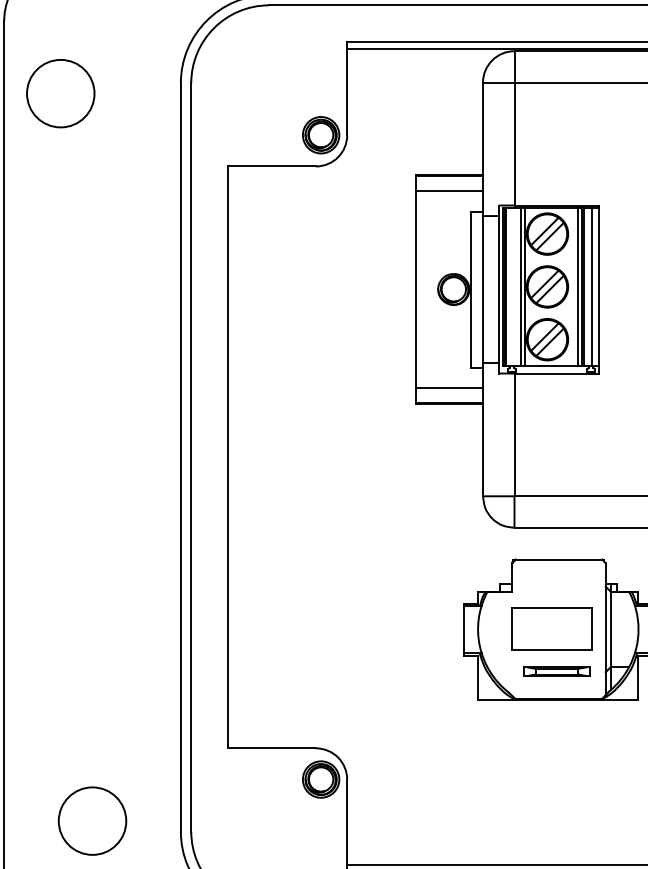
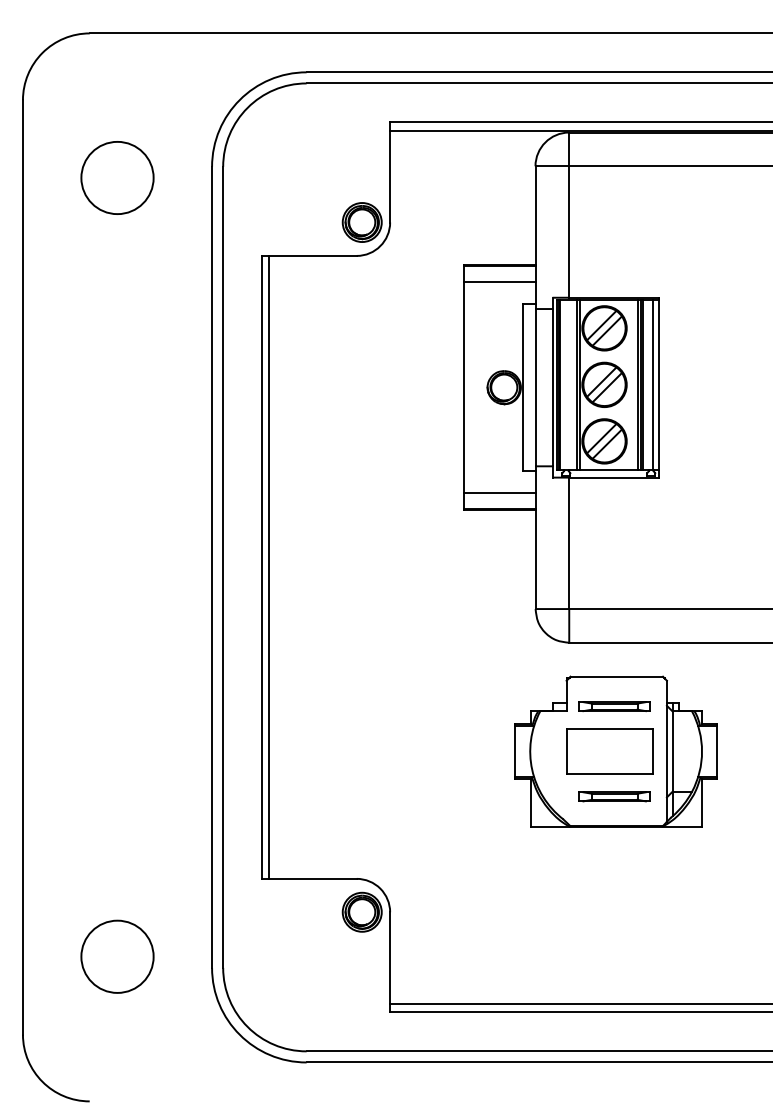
circle: (60, 93) -> (117, 177), moved
line: (234, 456) -> (269, 566), added
part: (556, 587) -> (614, 706), added

